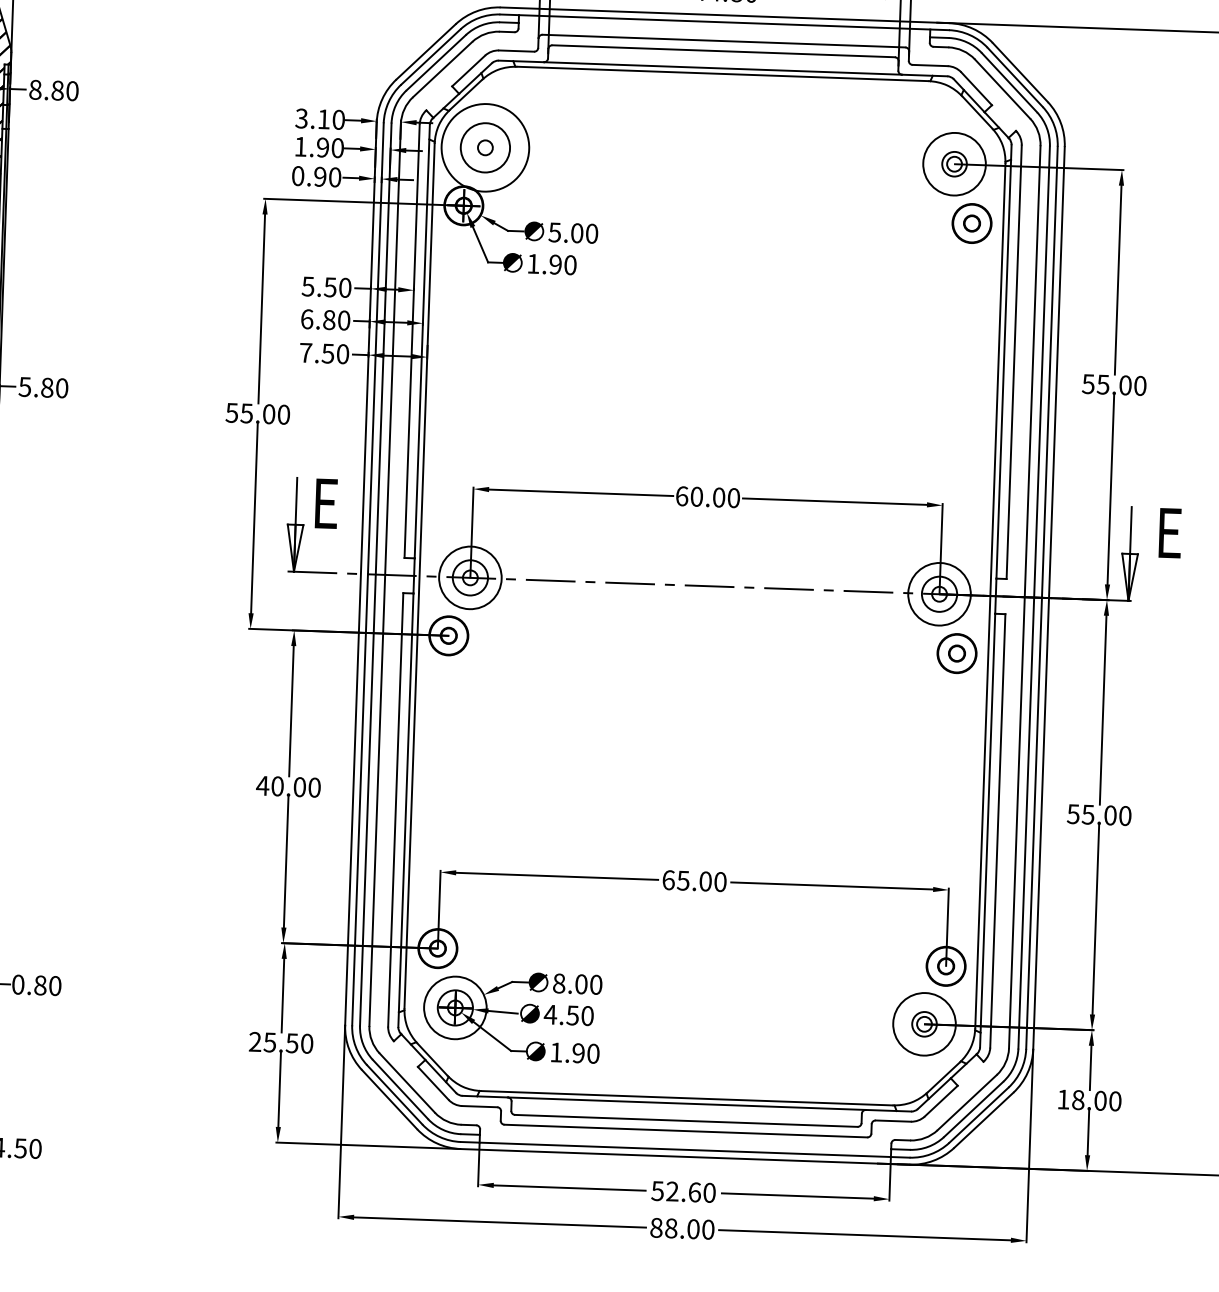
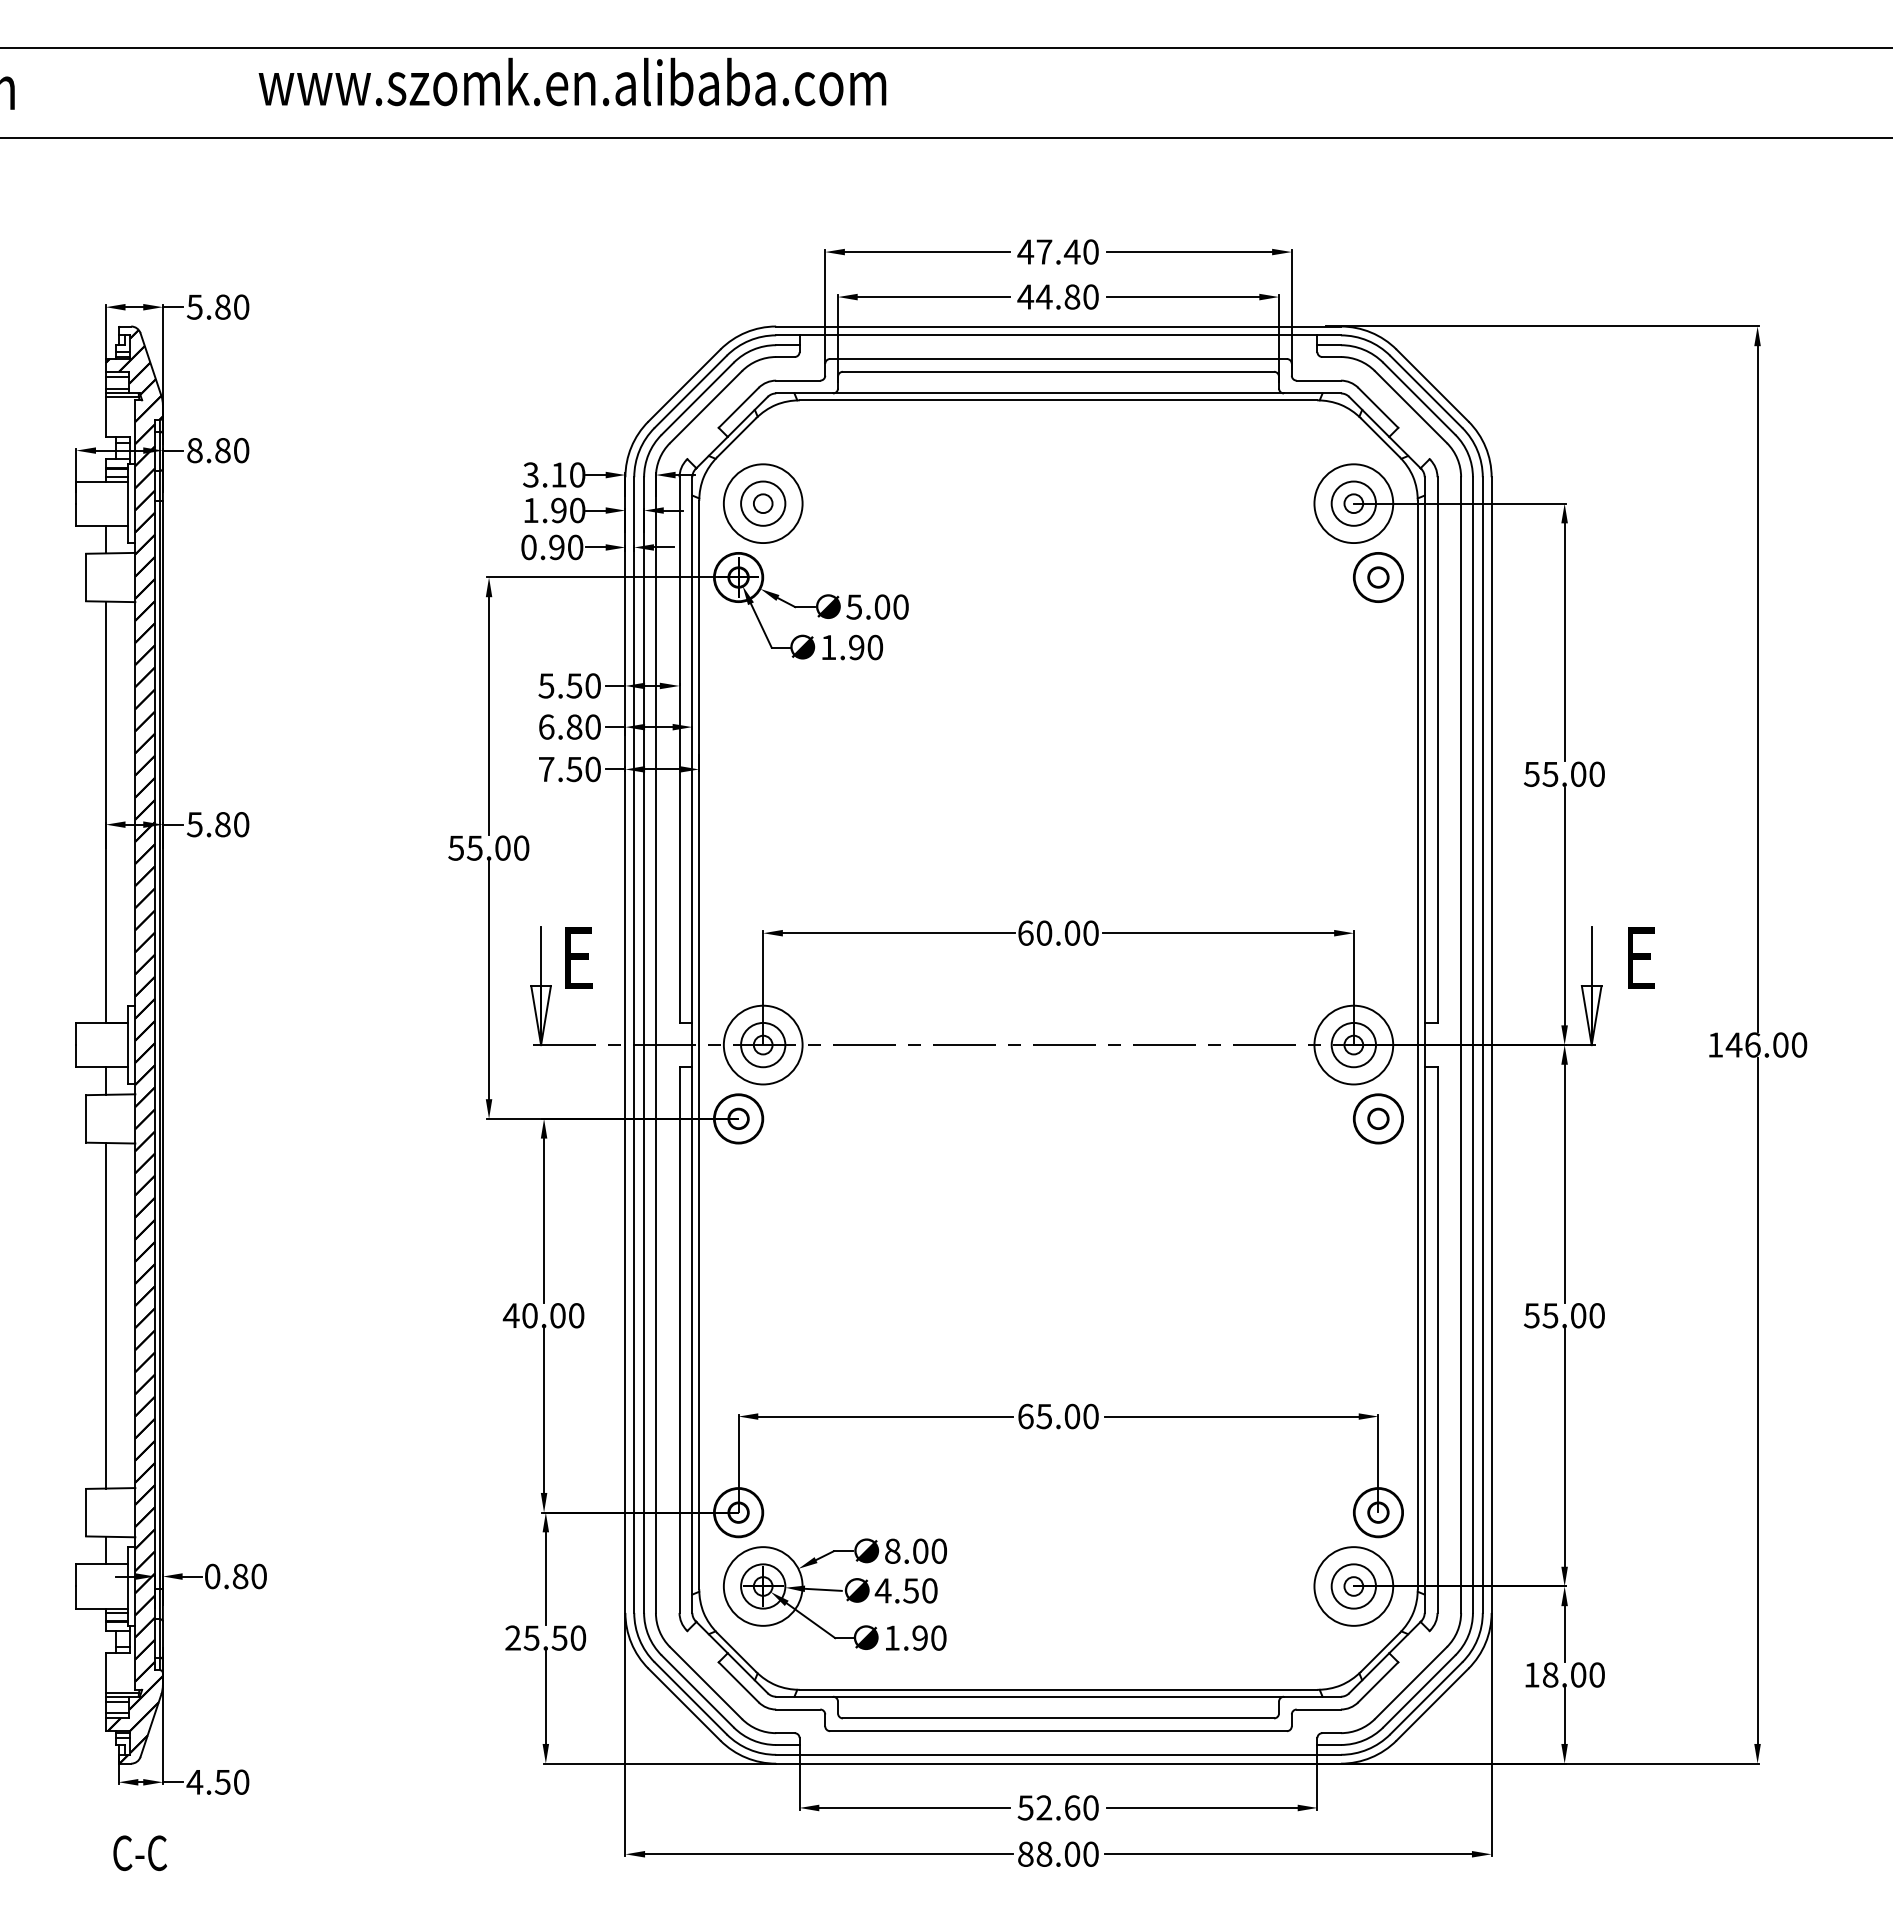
circle: (484, 147) -> (762, 503), size x0.71
circle: (485, 147) -> (763, 503), size x0.71
circle: (954, 164) -> (1353, 503), size x1.43
circle: (924, 1024) -> (1353, 1586), size x1.43

